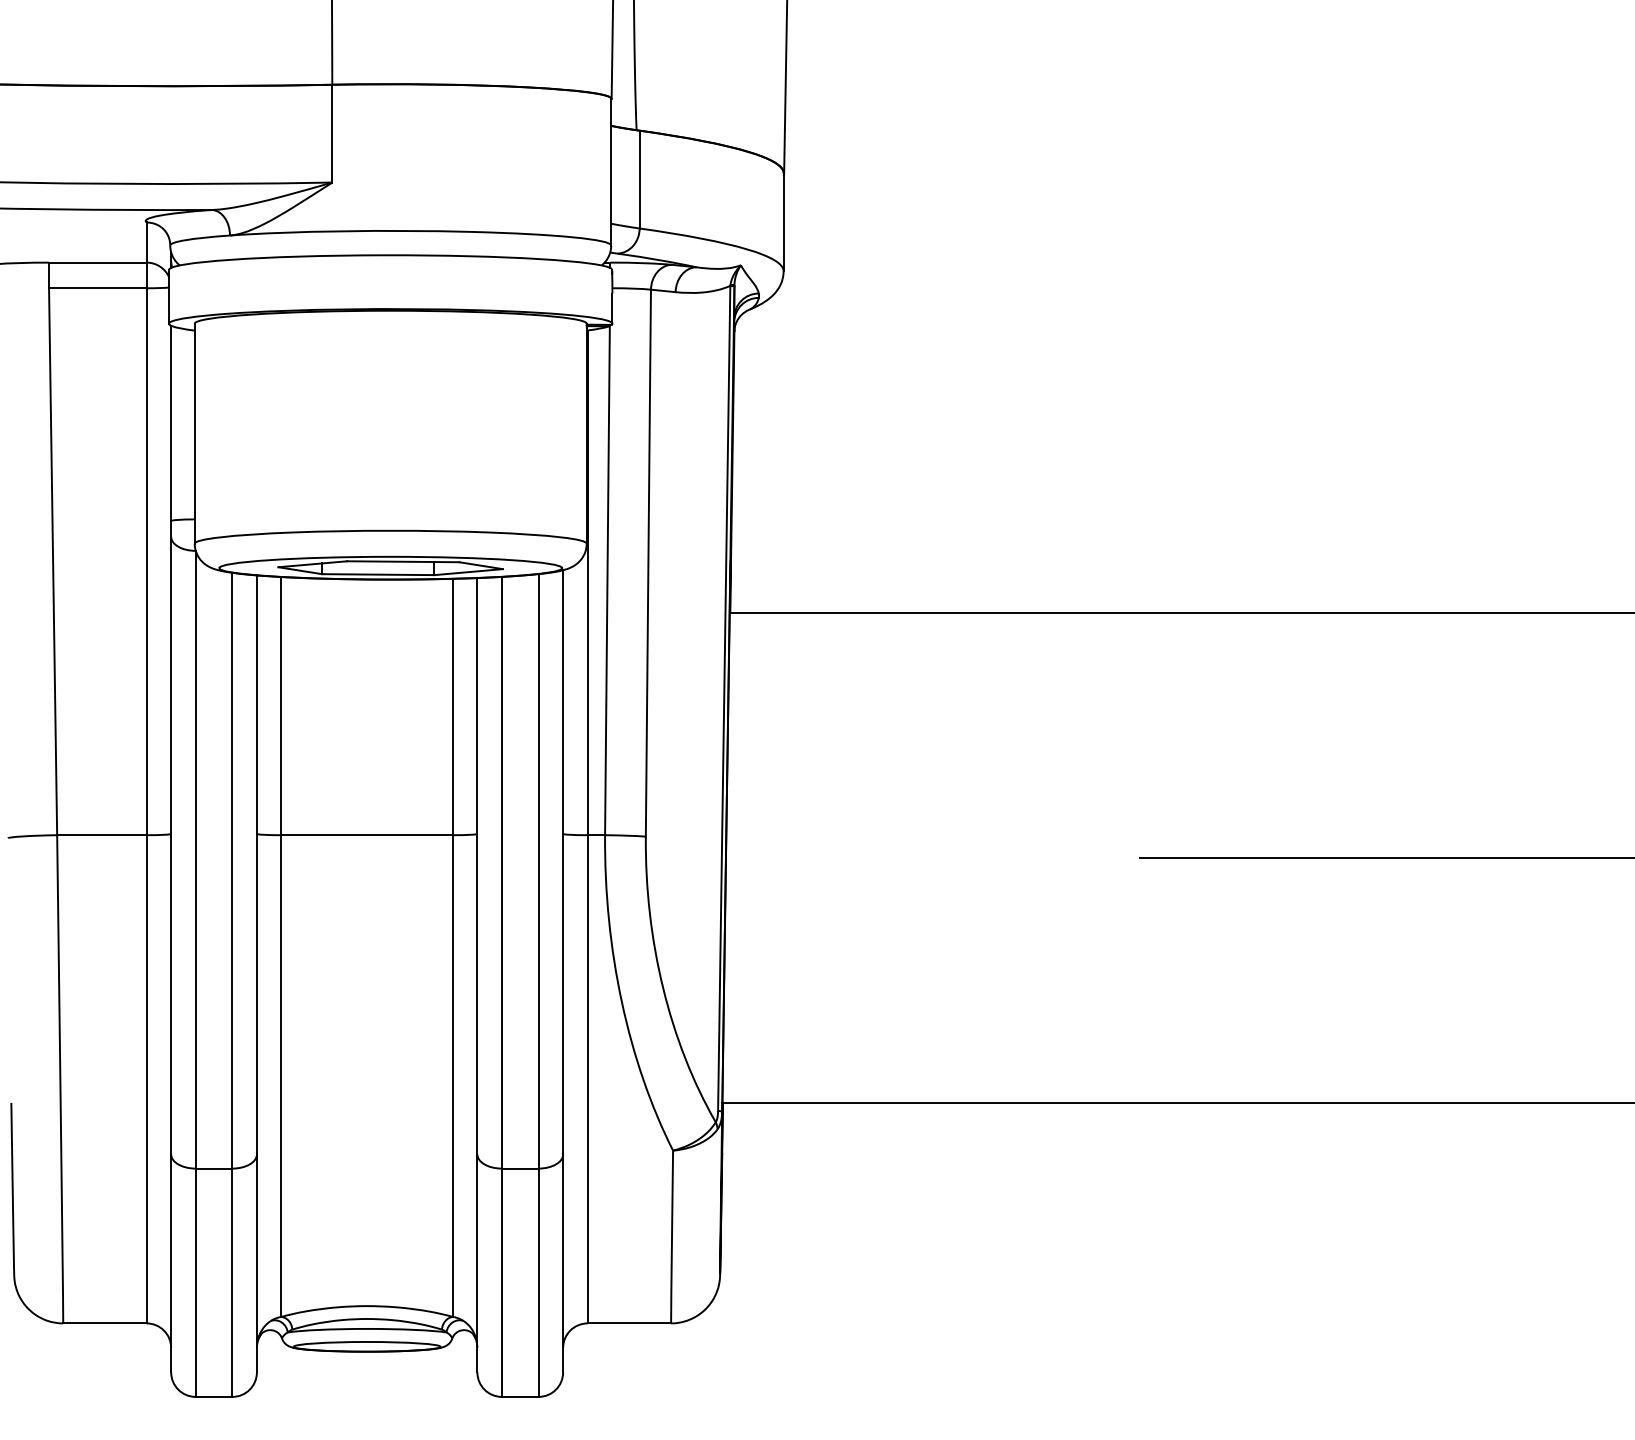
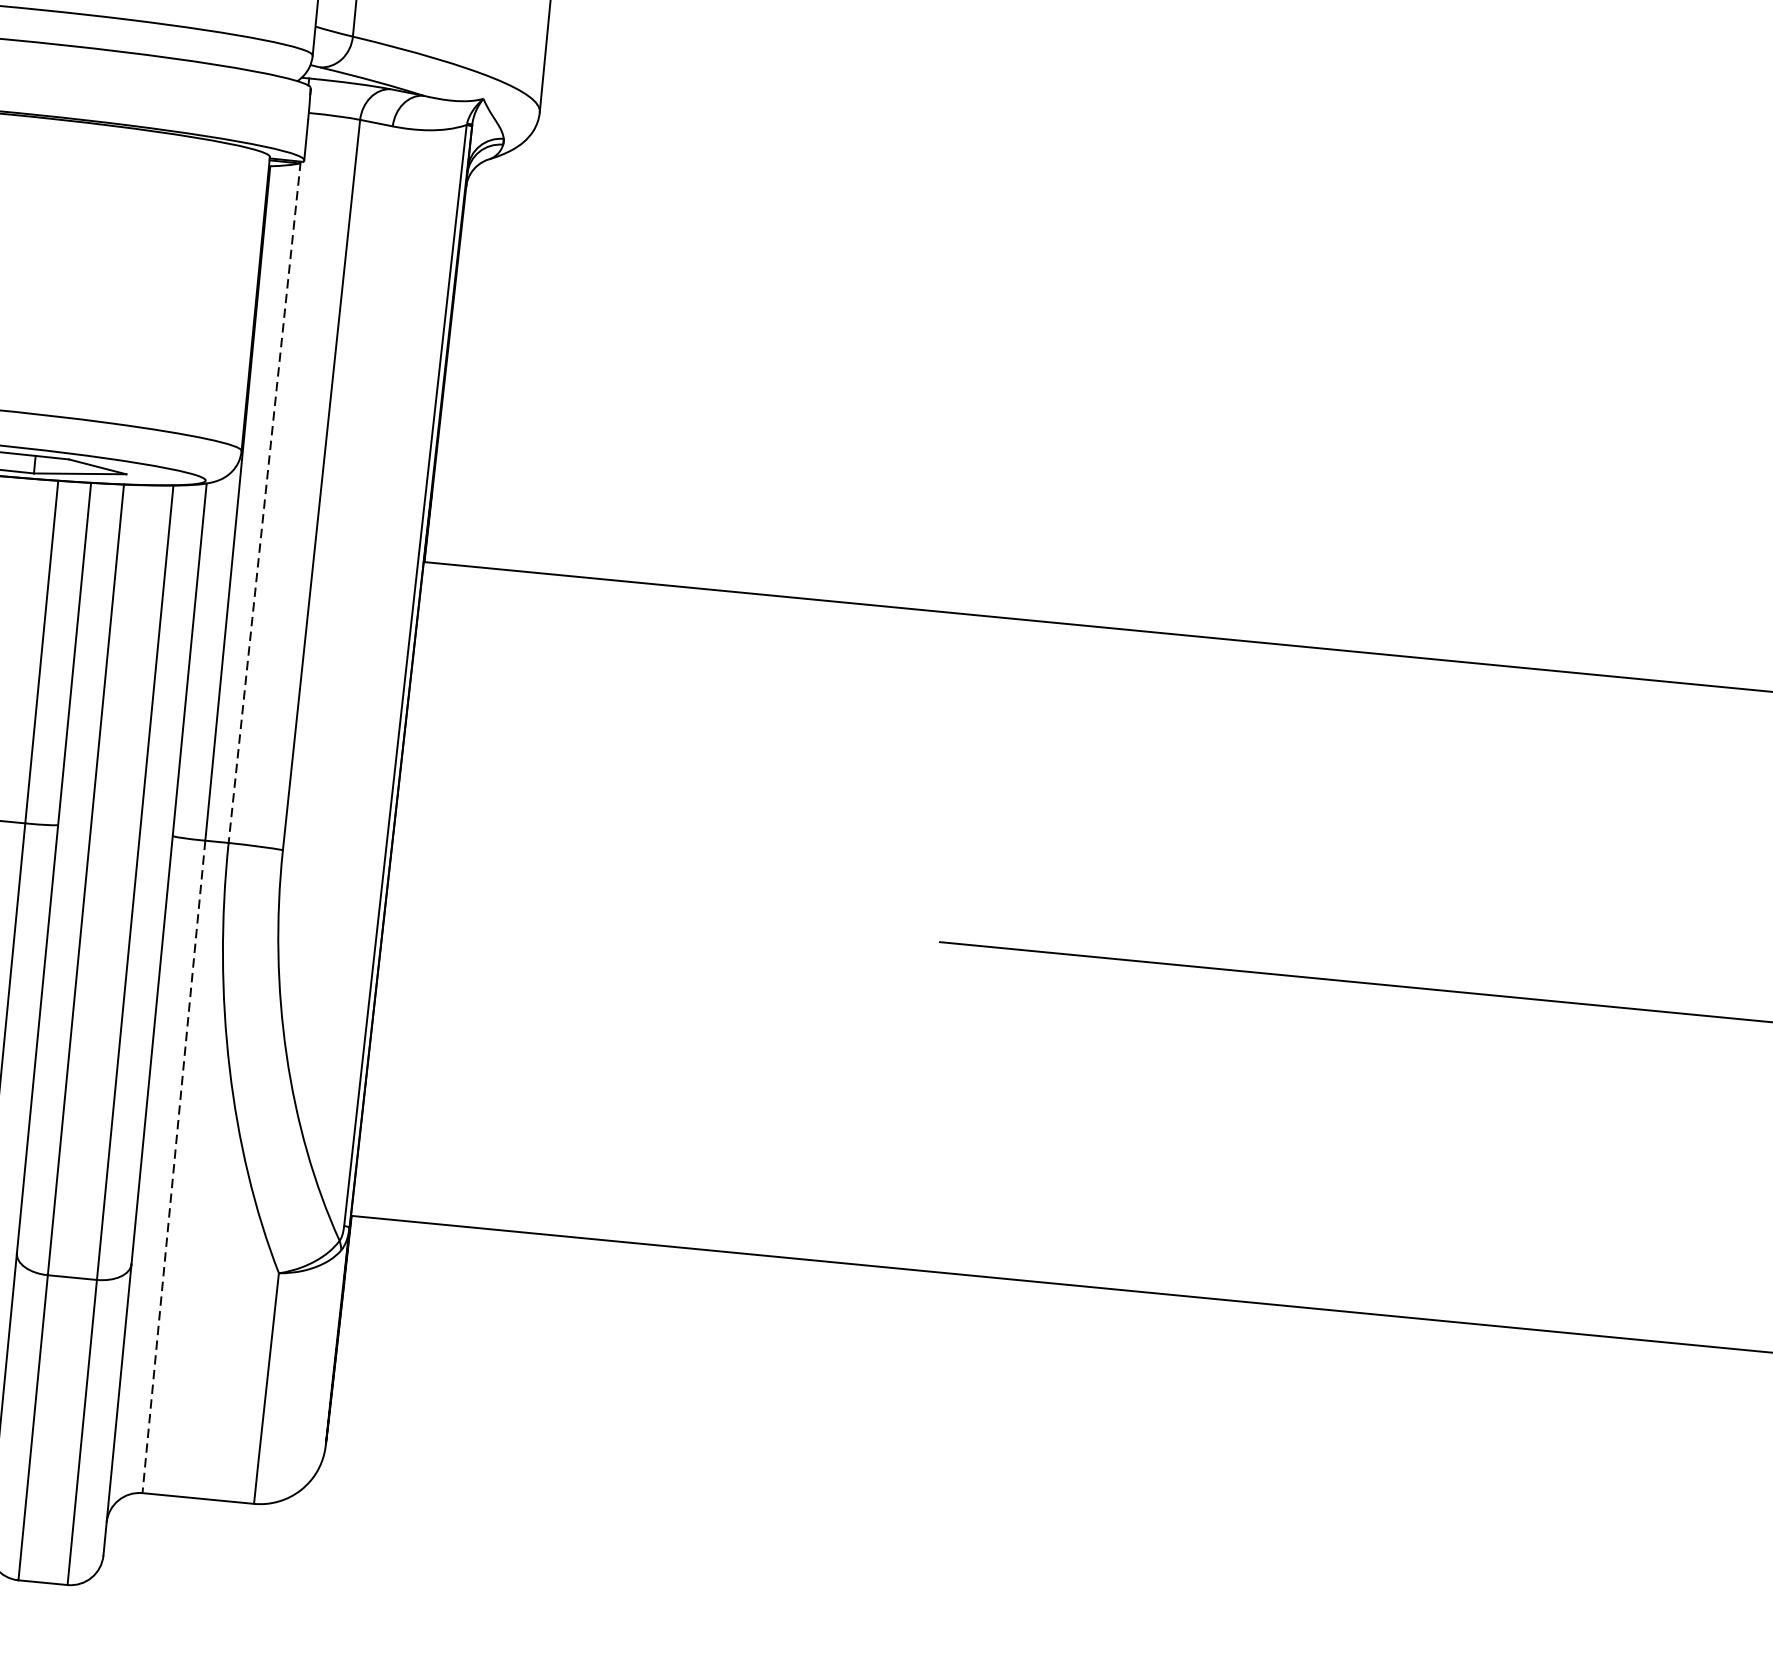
line: (607, 580) -> (264, 502), solid -> dashed
line: (587, 1079) -> (173, 1167), solid -> dashed

